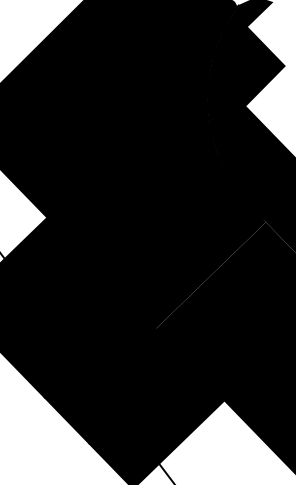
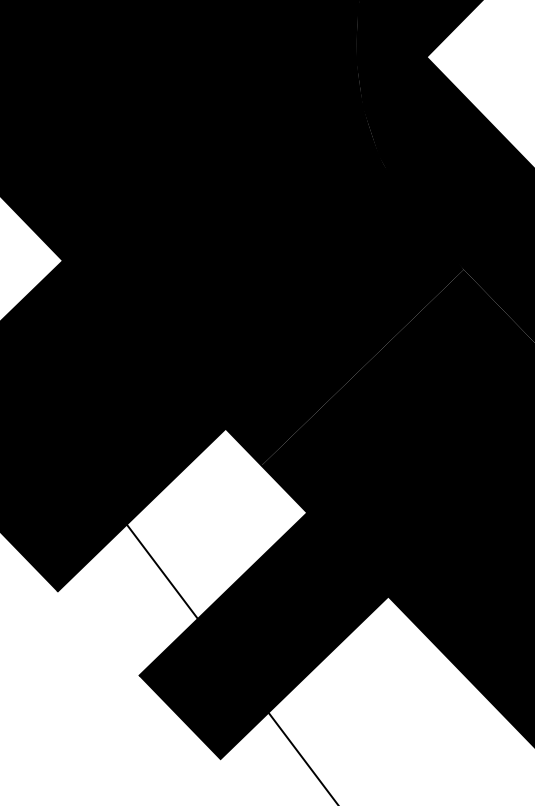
fill: (112, 376) -> (182, 552), removed

